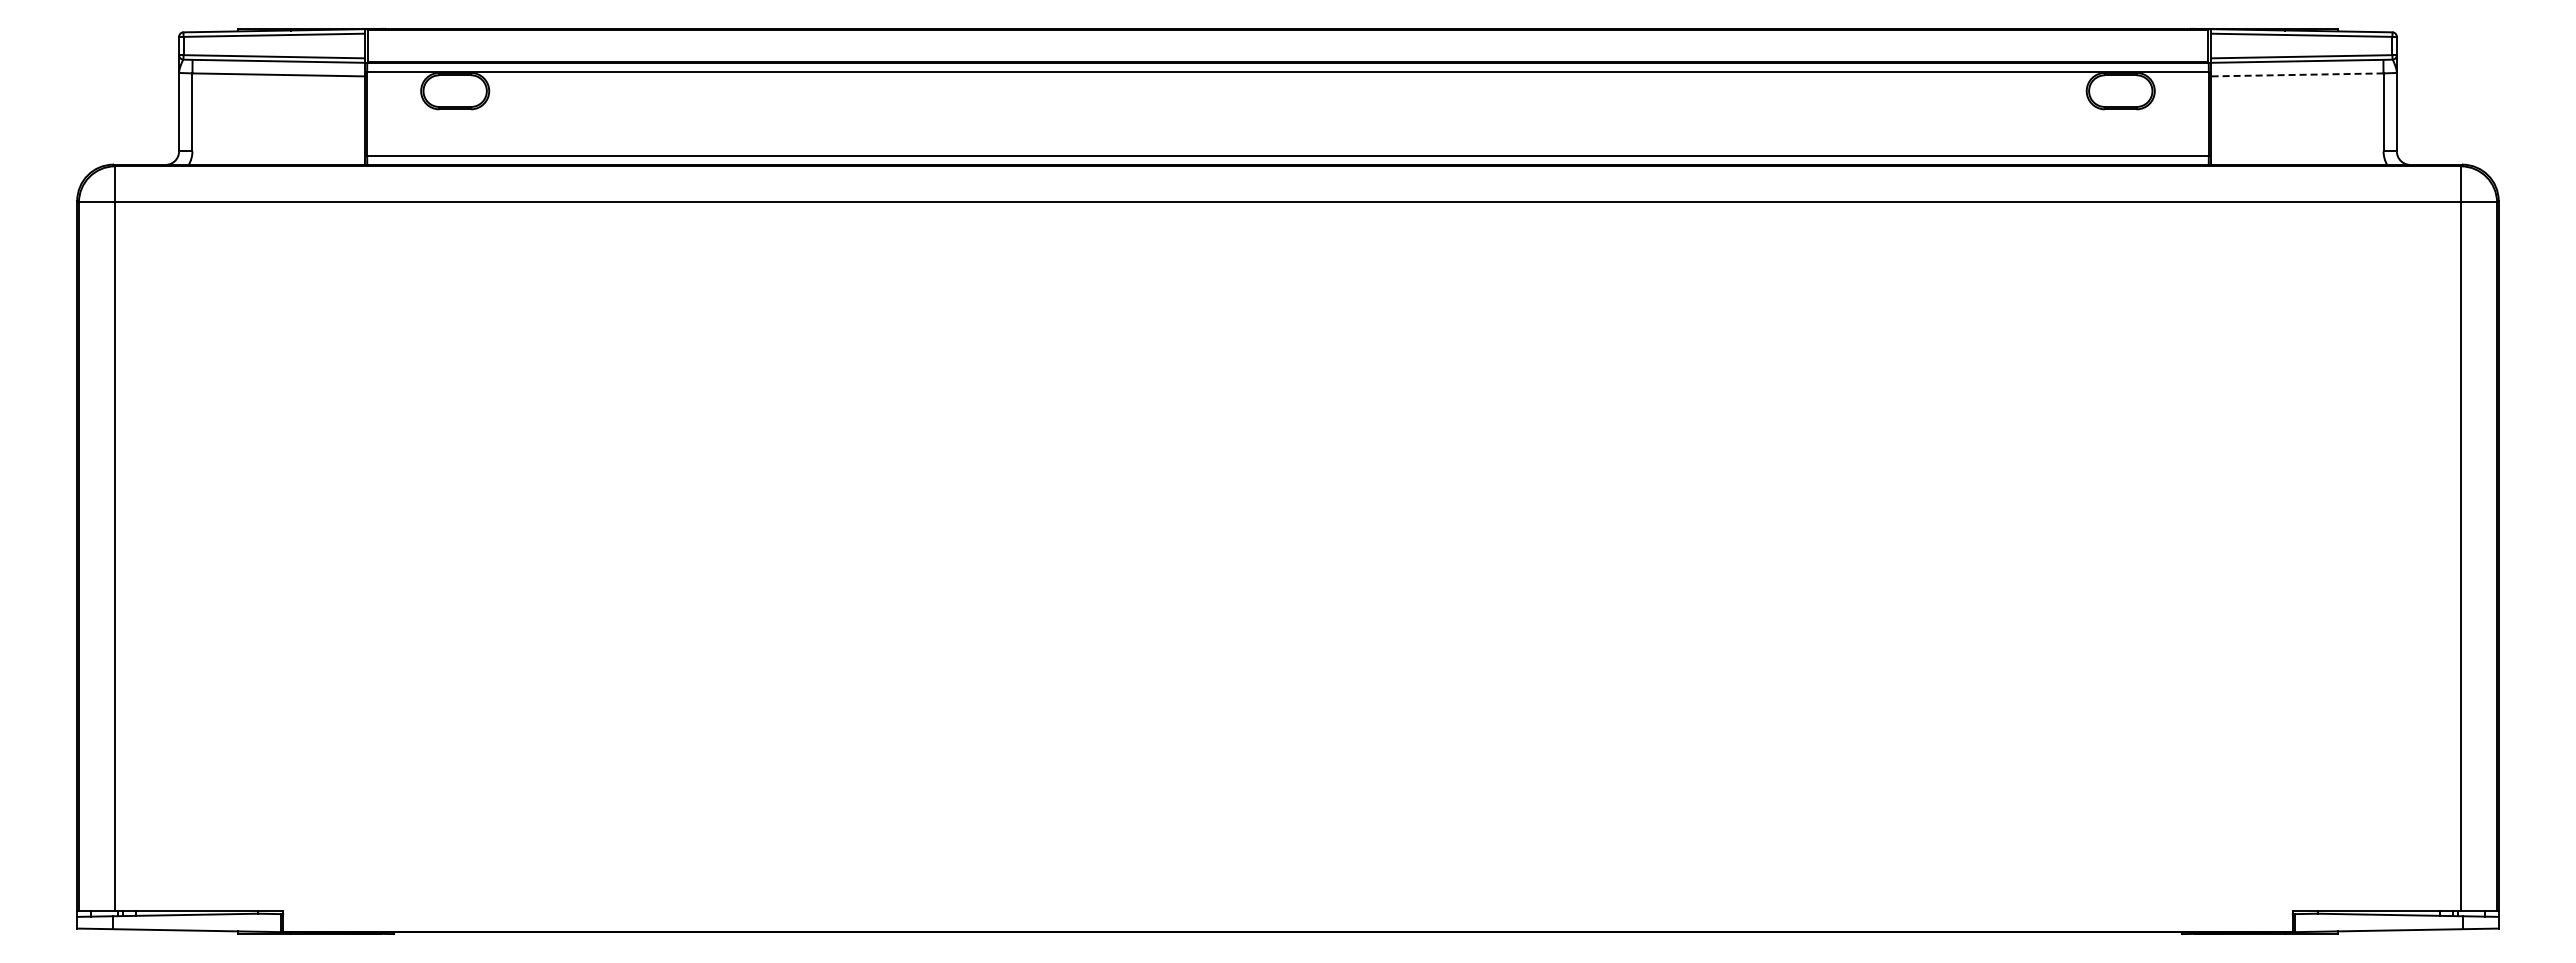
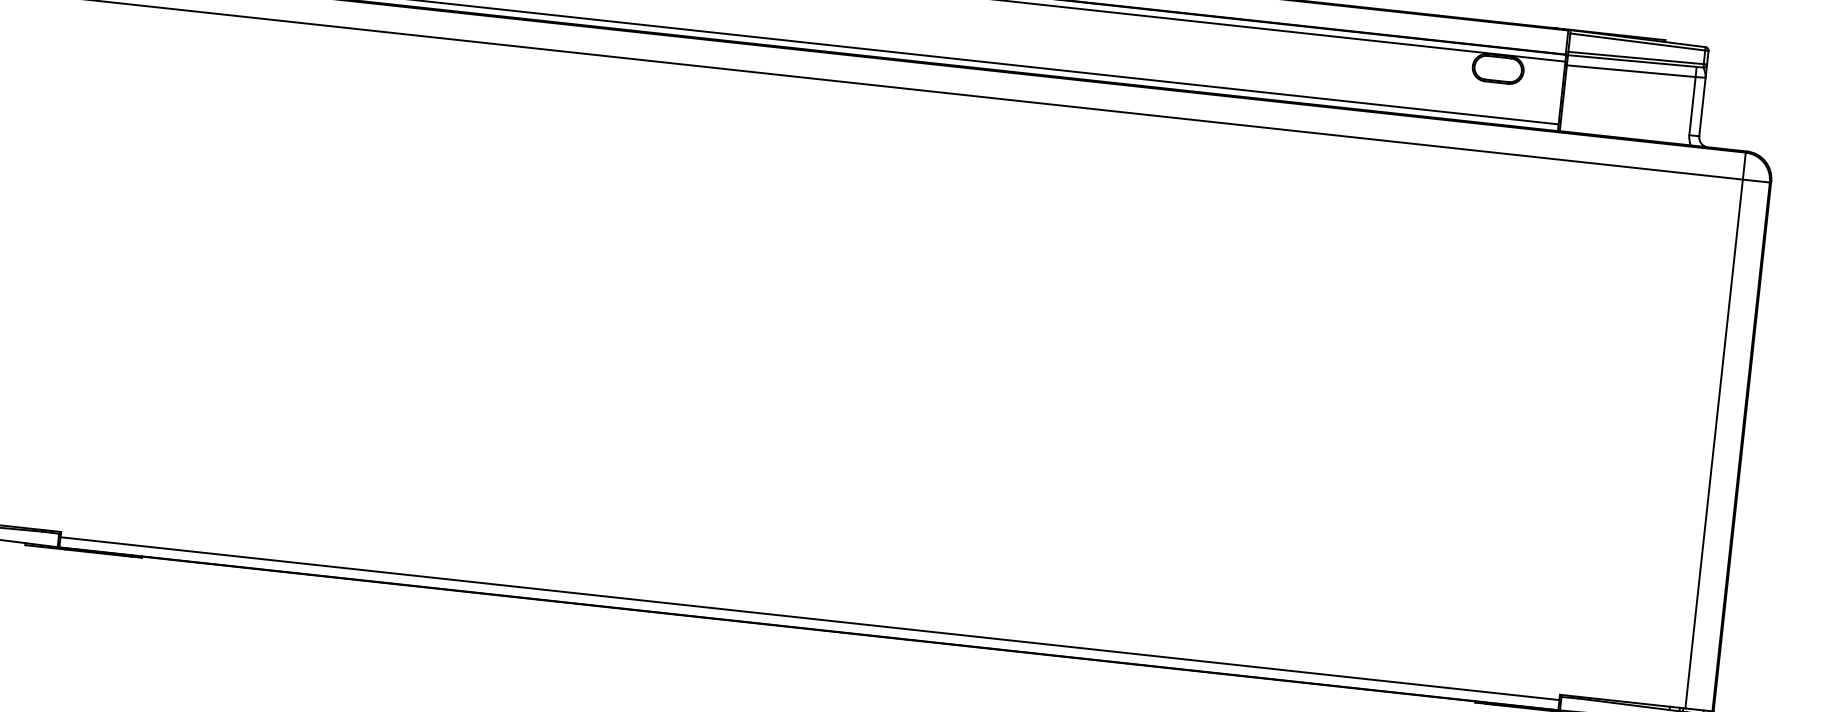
line: (2296, 74) -> (1630, 70), dashed -> solid
line: (1287, 918) -> (809, 618), added

